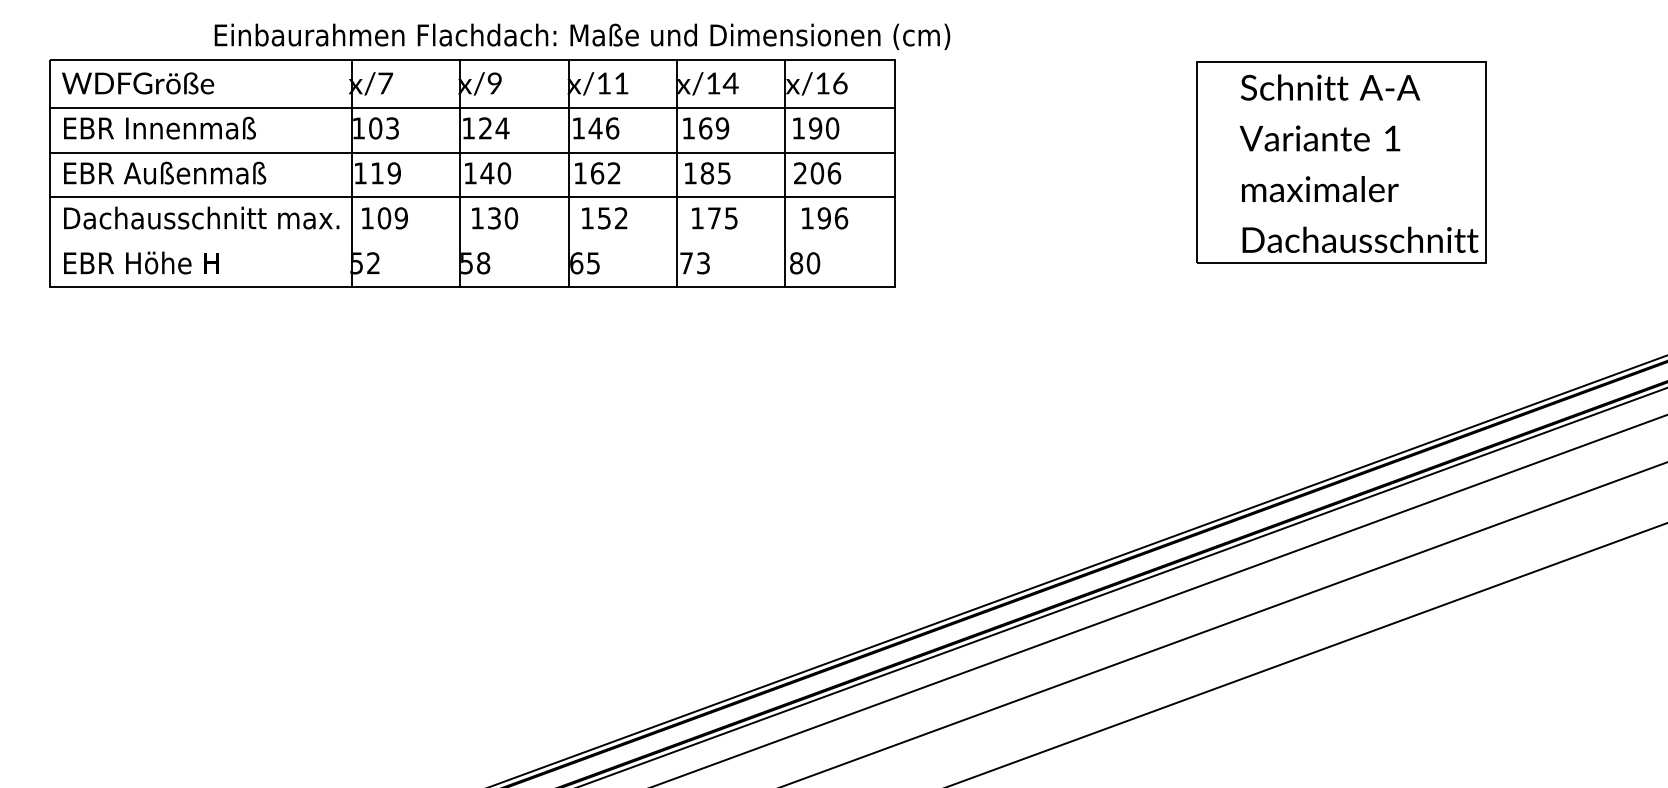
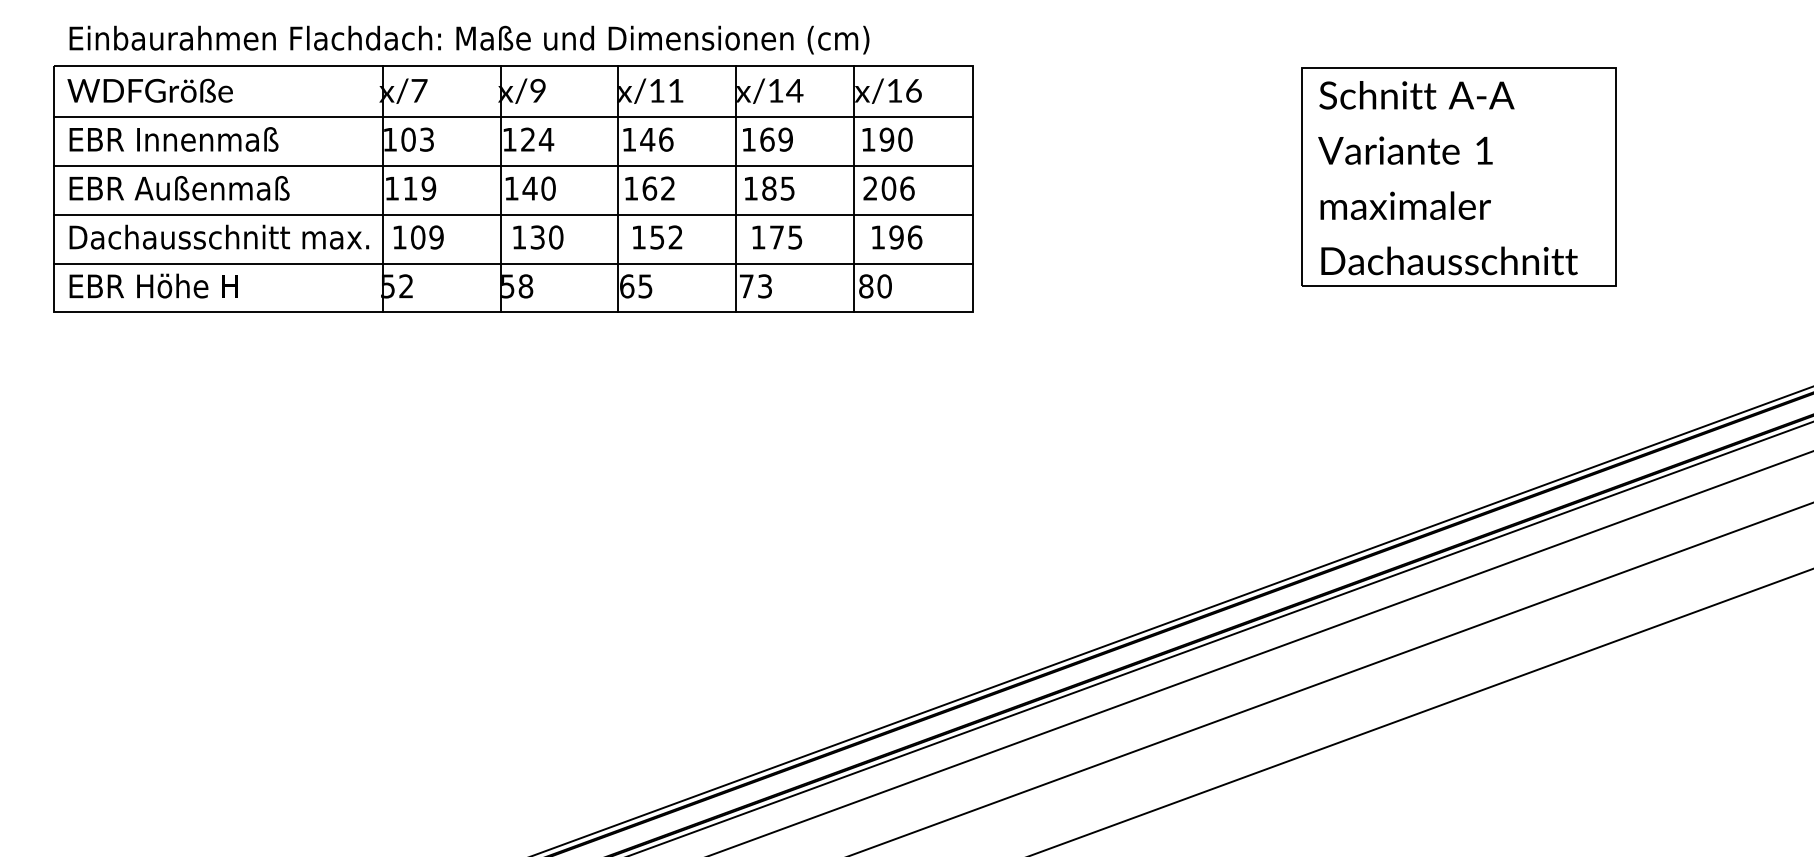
text: (582, 36) -> (469, 39), moved
text: (1358, 164) -> (1447, 178), moved
line: (472, 242) -> (513, 263), added

